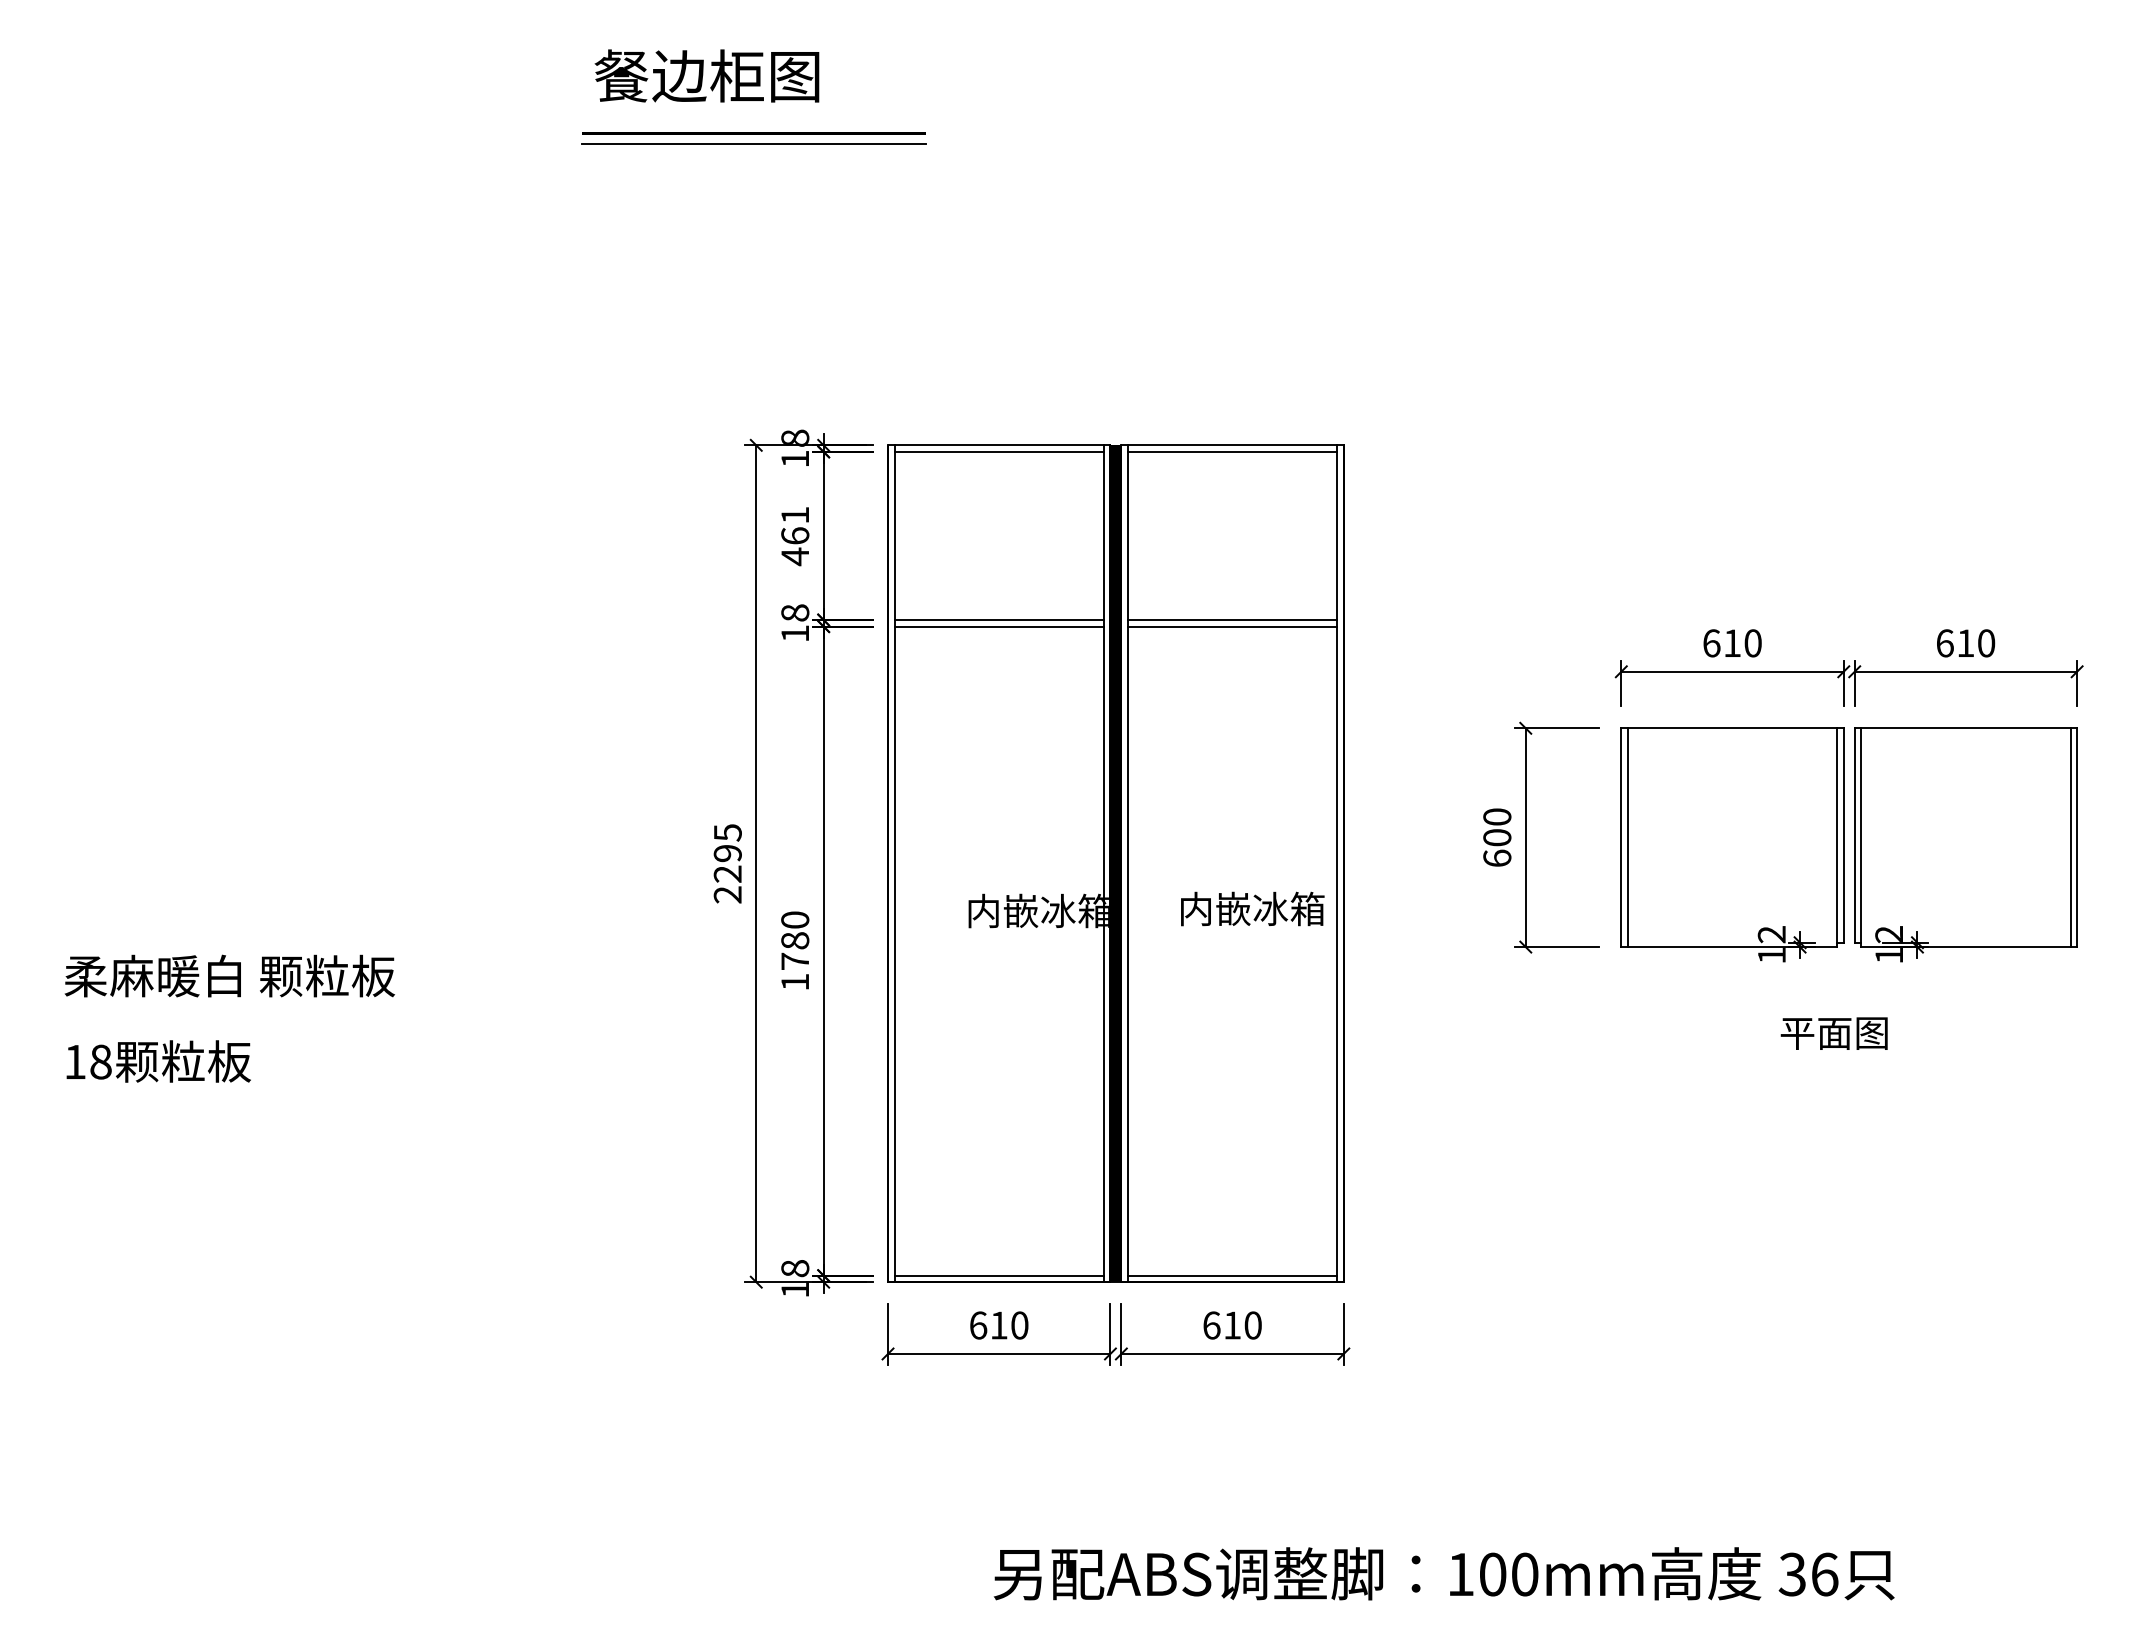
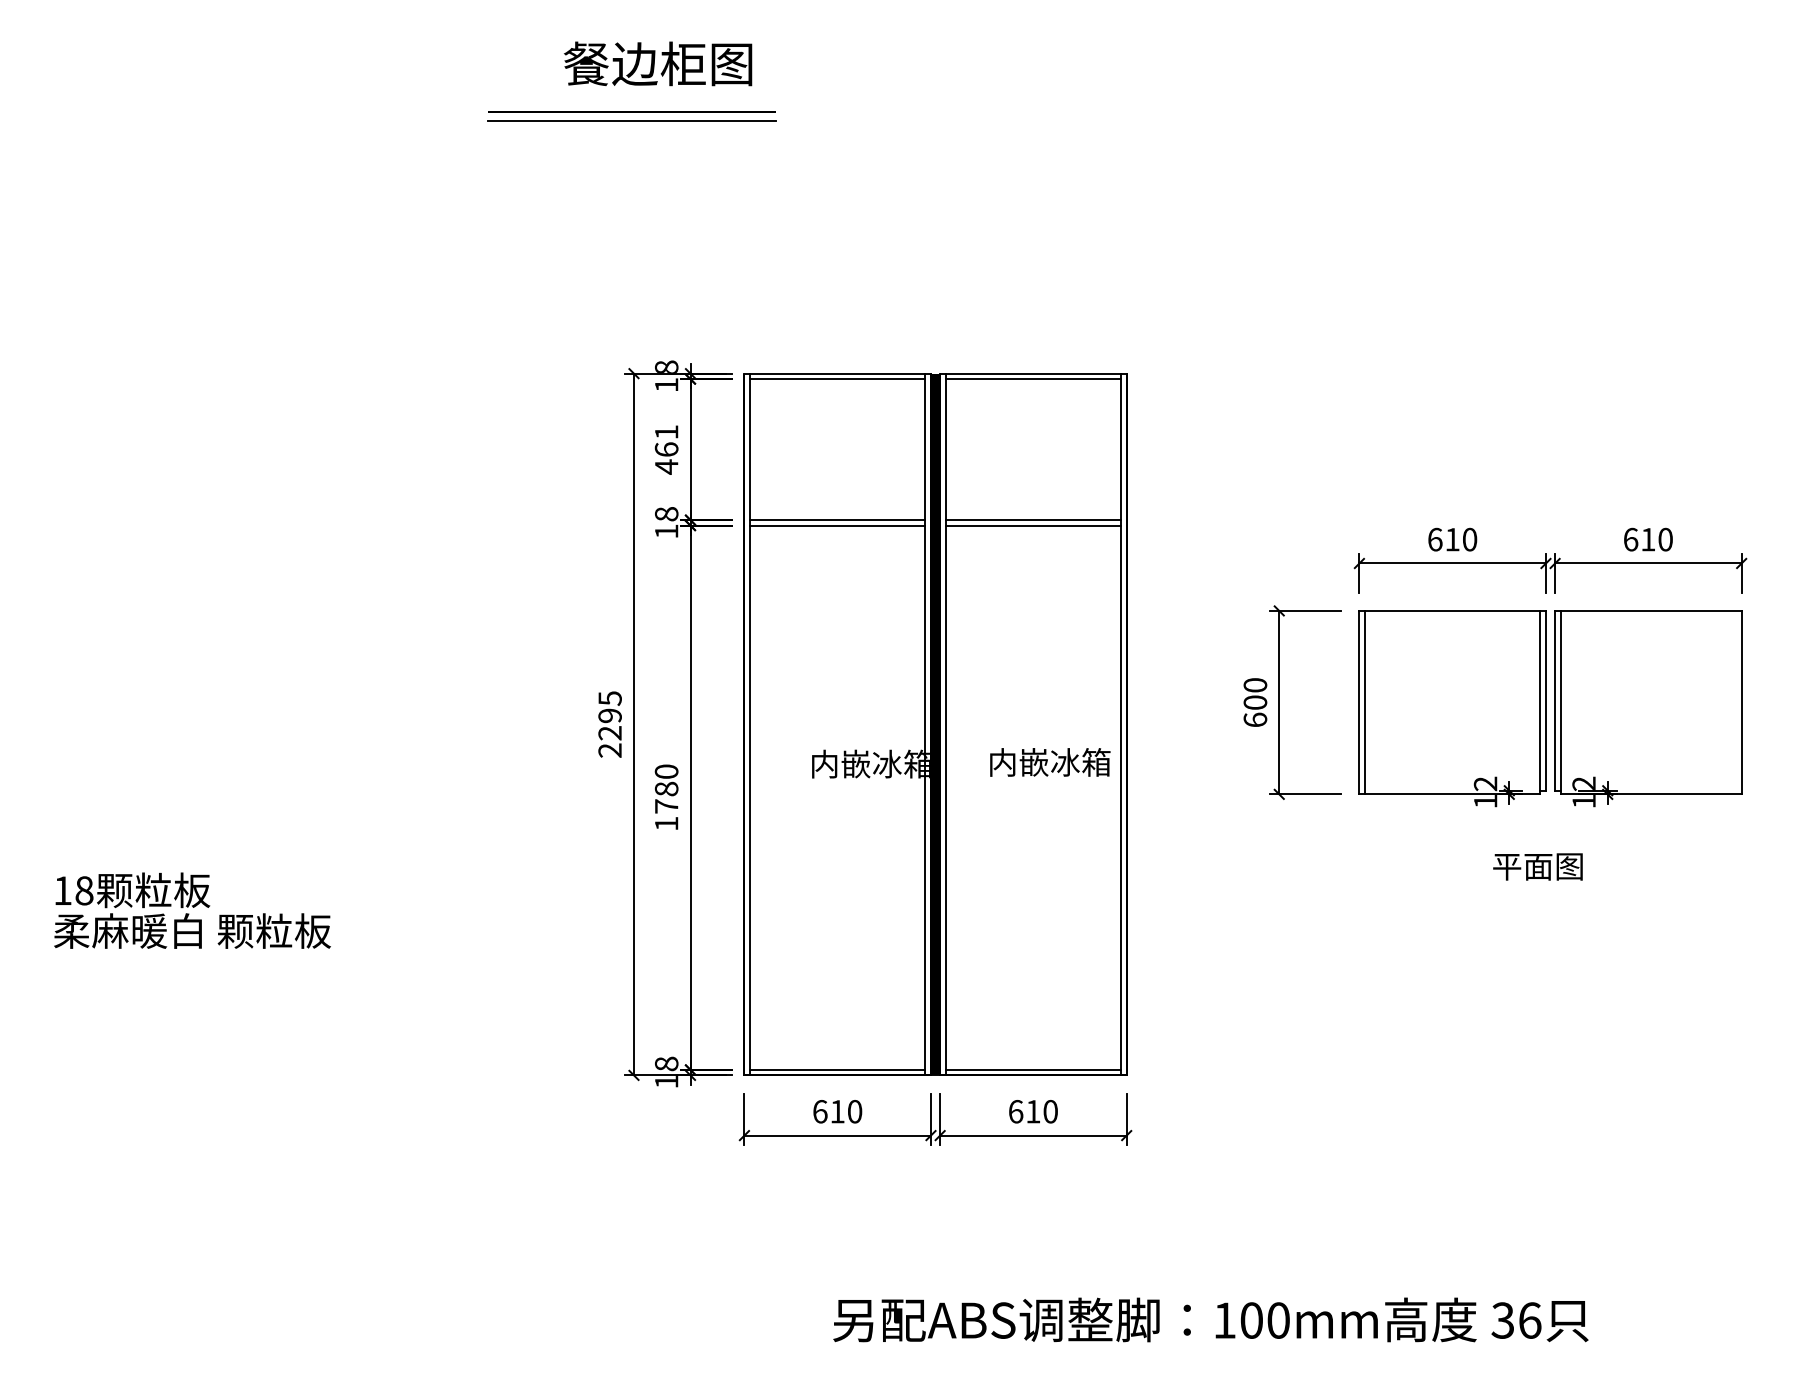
text: (706, 75) -> (657, 63), moved
line: (2070, 837) -> (1736, 702), removed
text: (229, 975) -> (192, 930), moved

